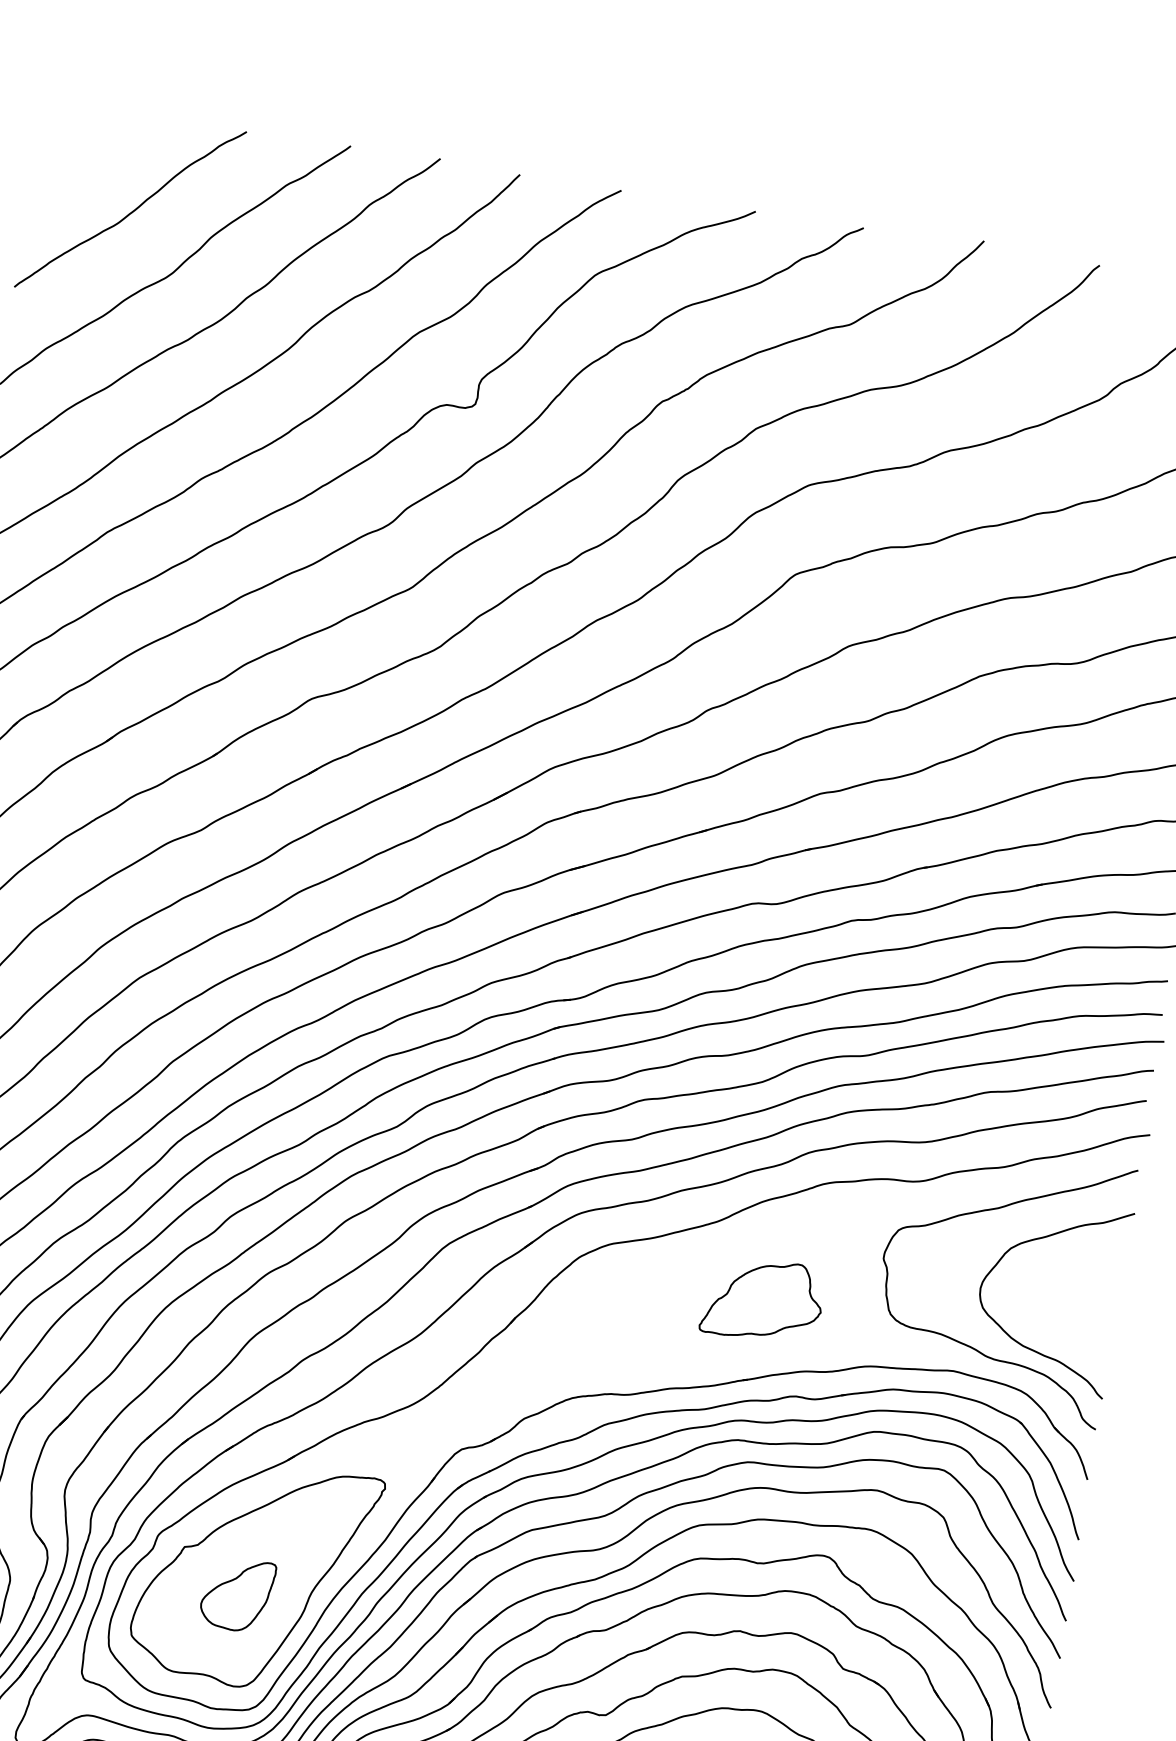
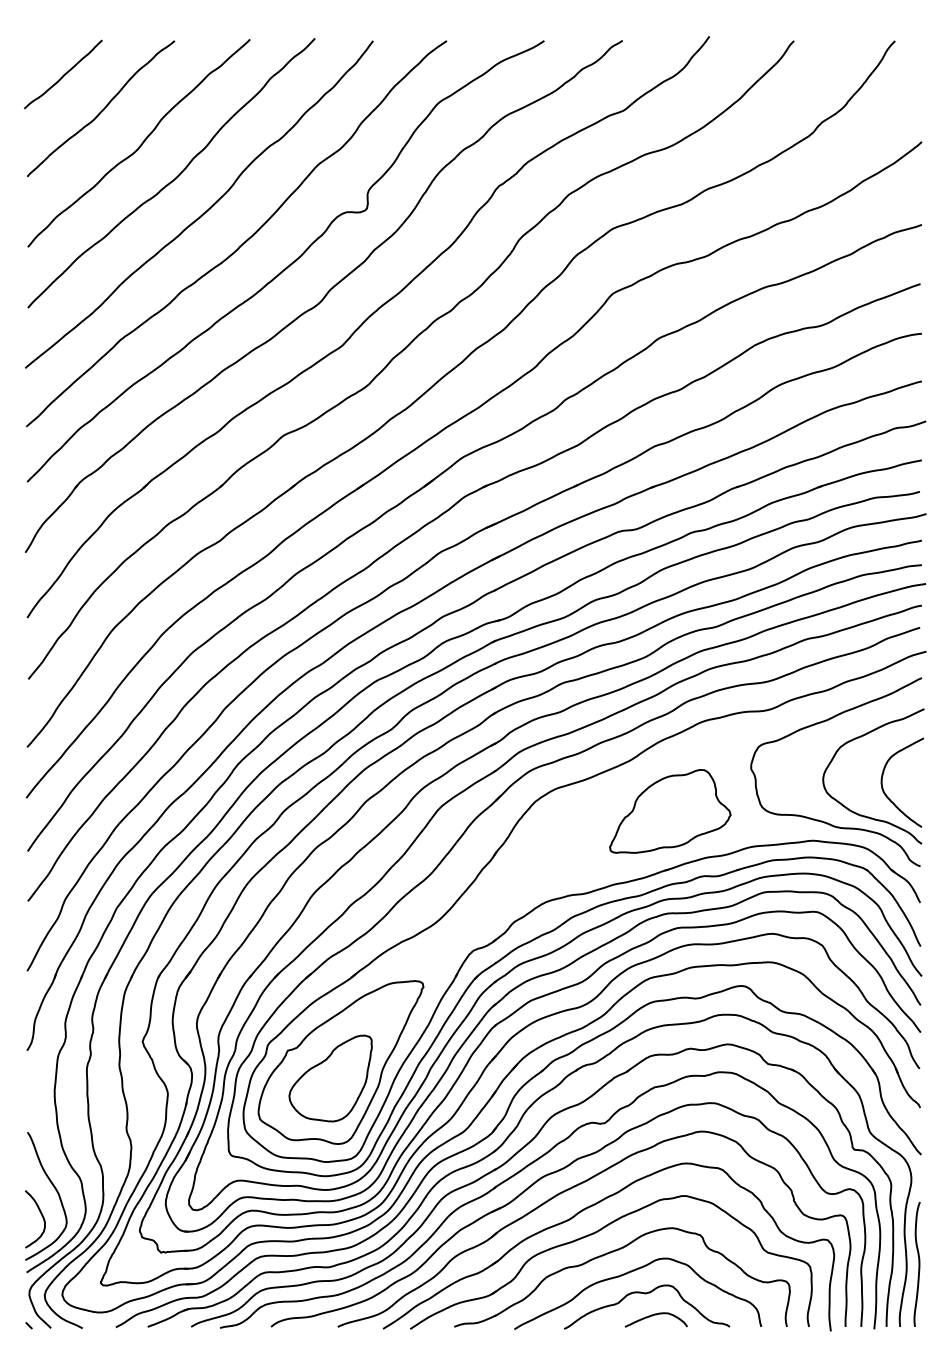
curve: (86, 154) -> (63, 74), added
part: (763, 1300) -> (670, 811), size x1.43
curve: (1061, 1312) -> (883, 787), added
part: (237, 1594) -> (330, 1078), size x1.67

